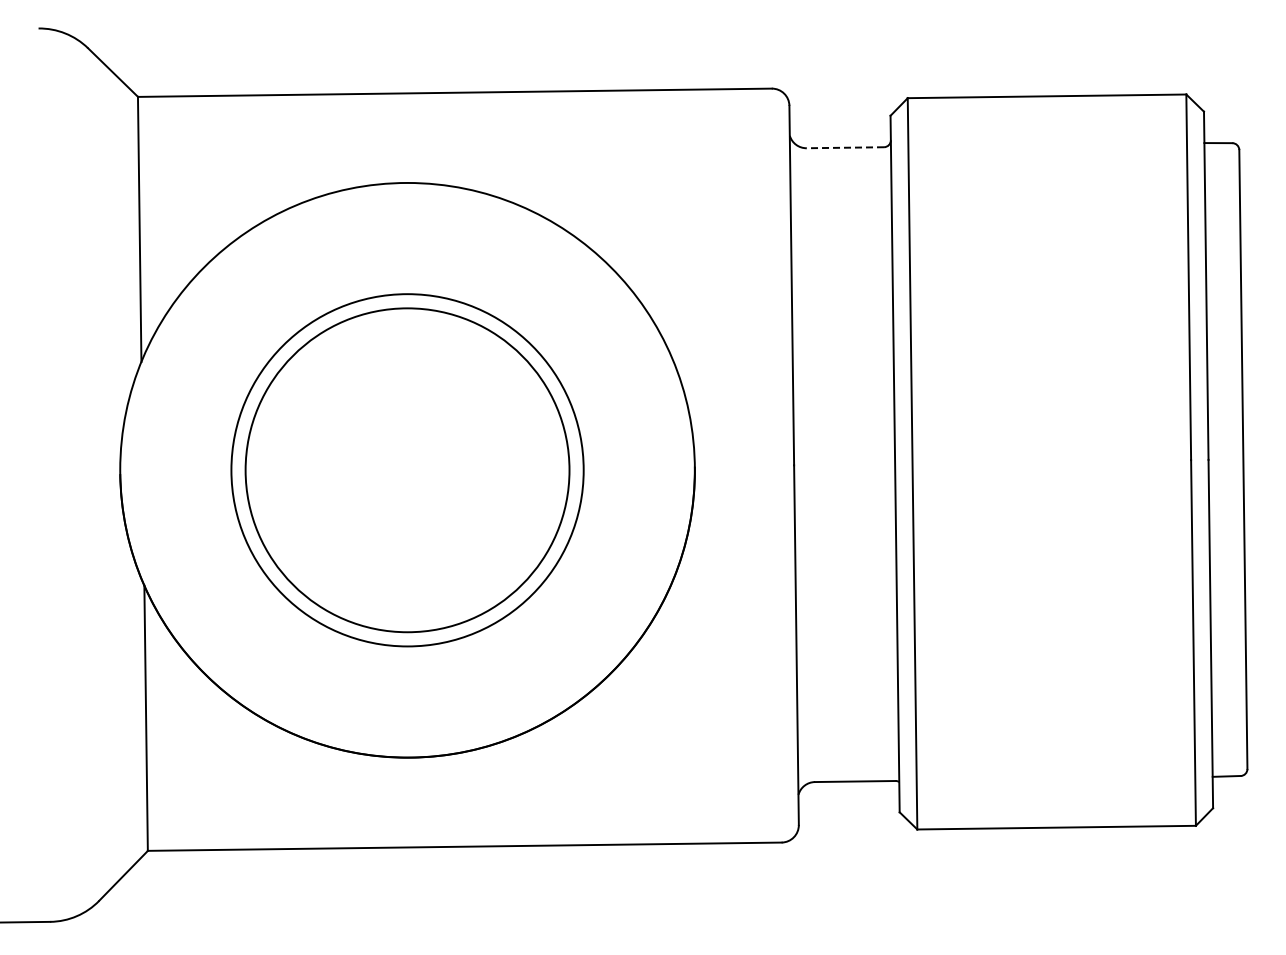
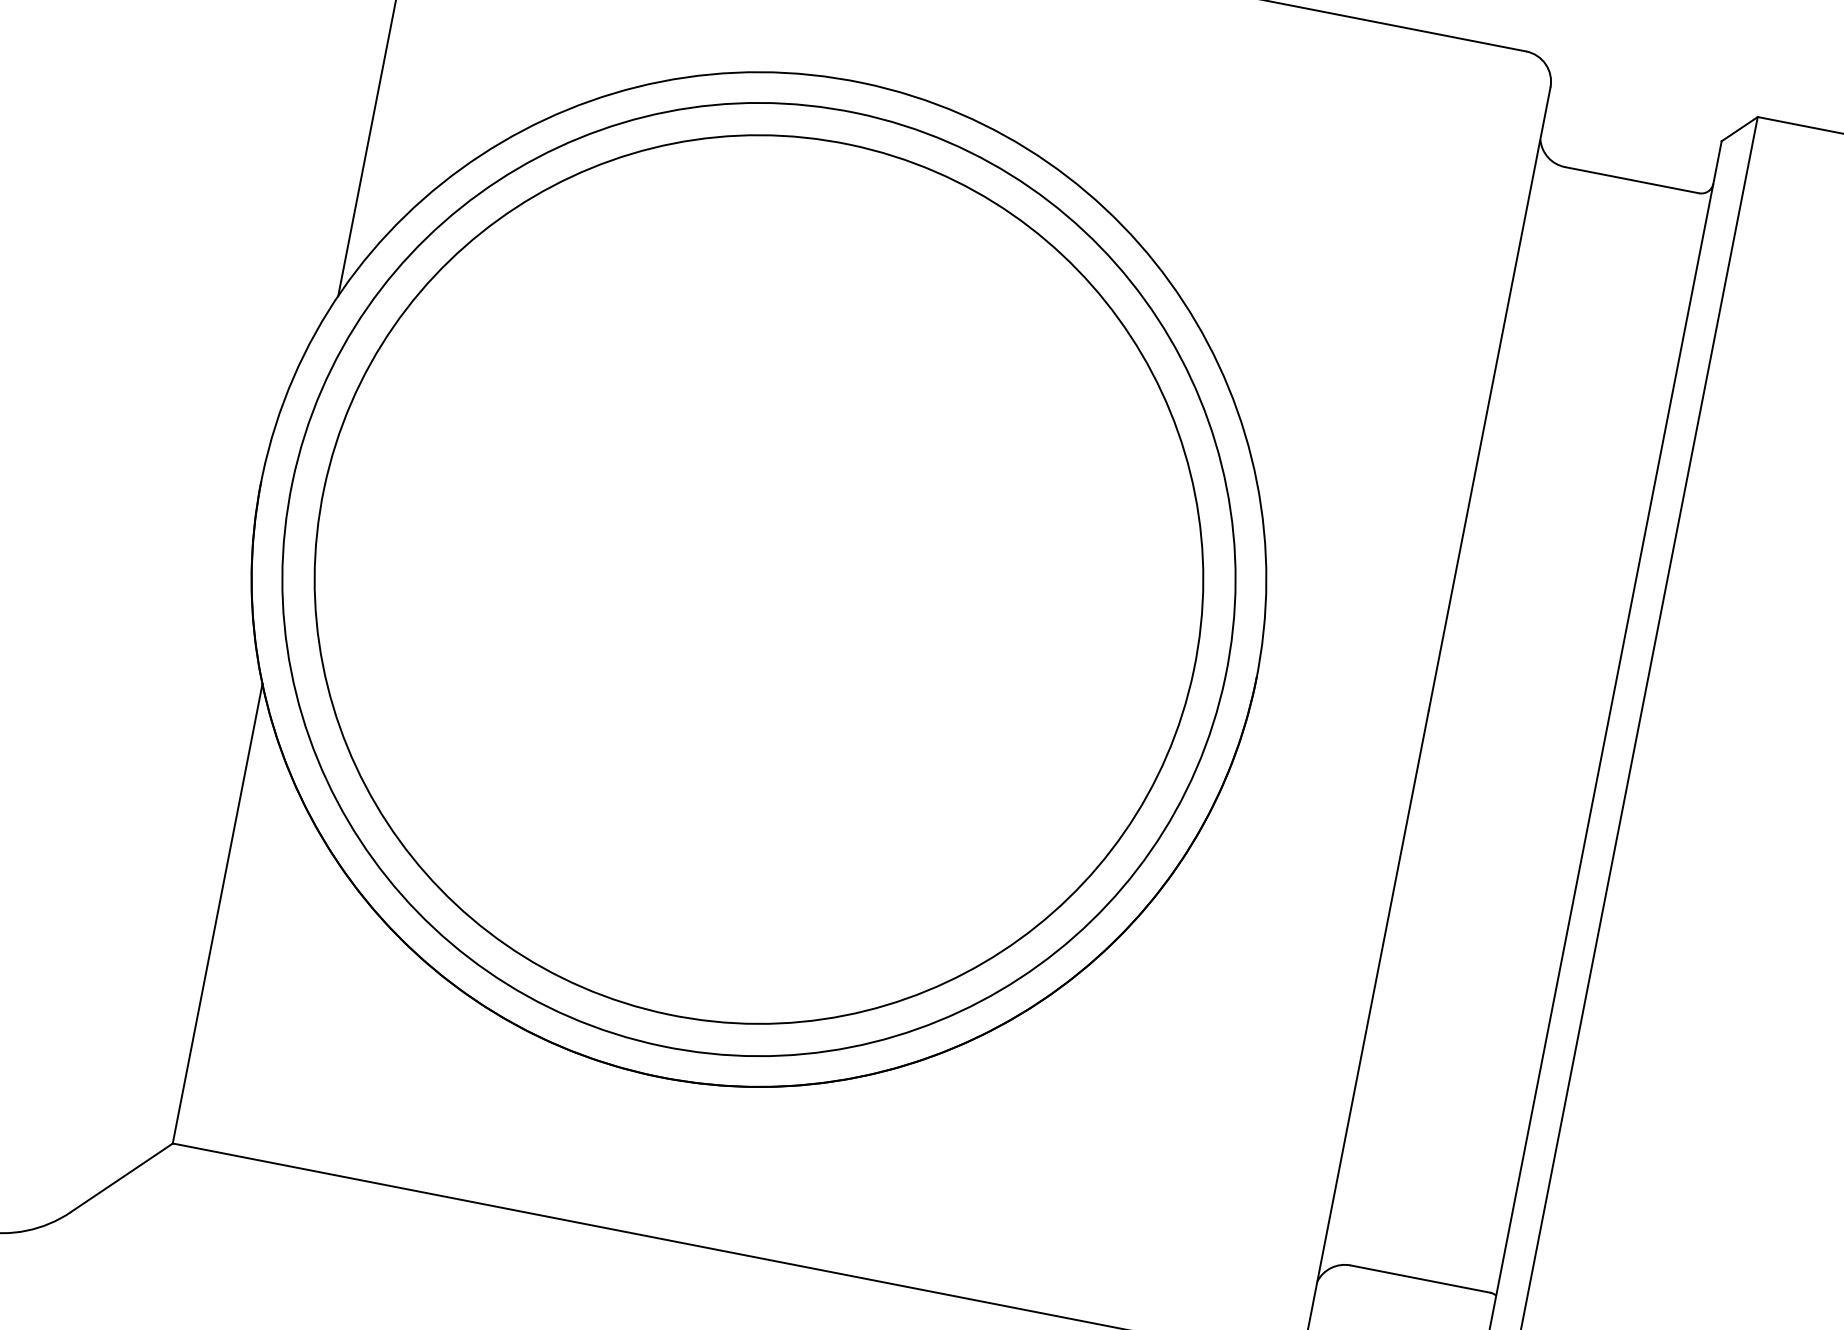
line: (845, 147) -> (1632, 179), dashed -> solid
circle: (407, 469) -> (759, 578), size x1.43
circle: (407, 470) -> (758, 579), size x1.67

